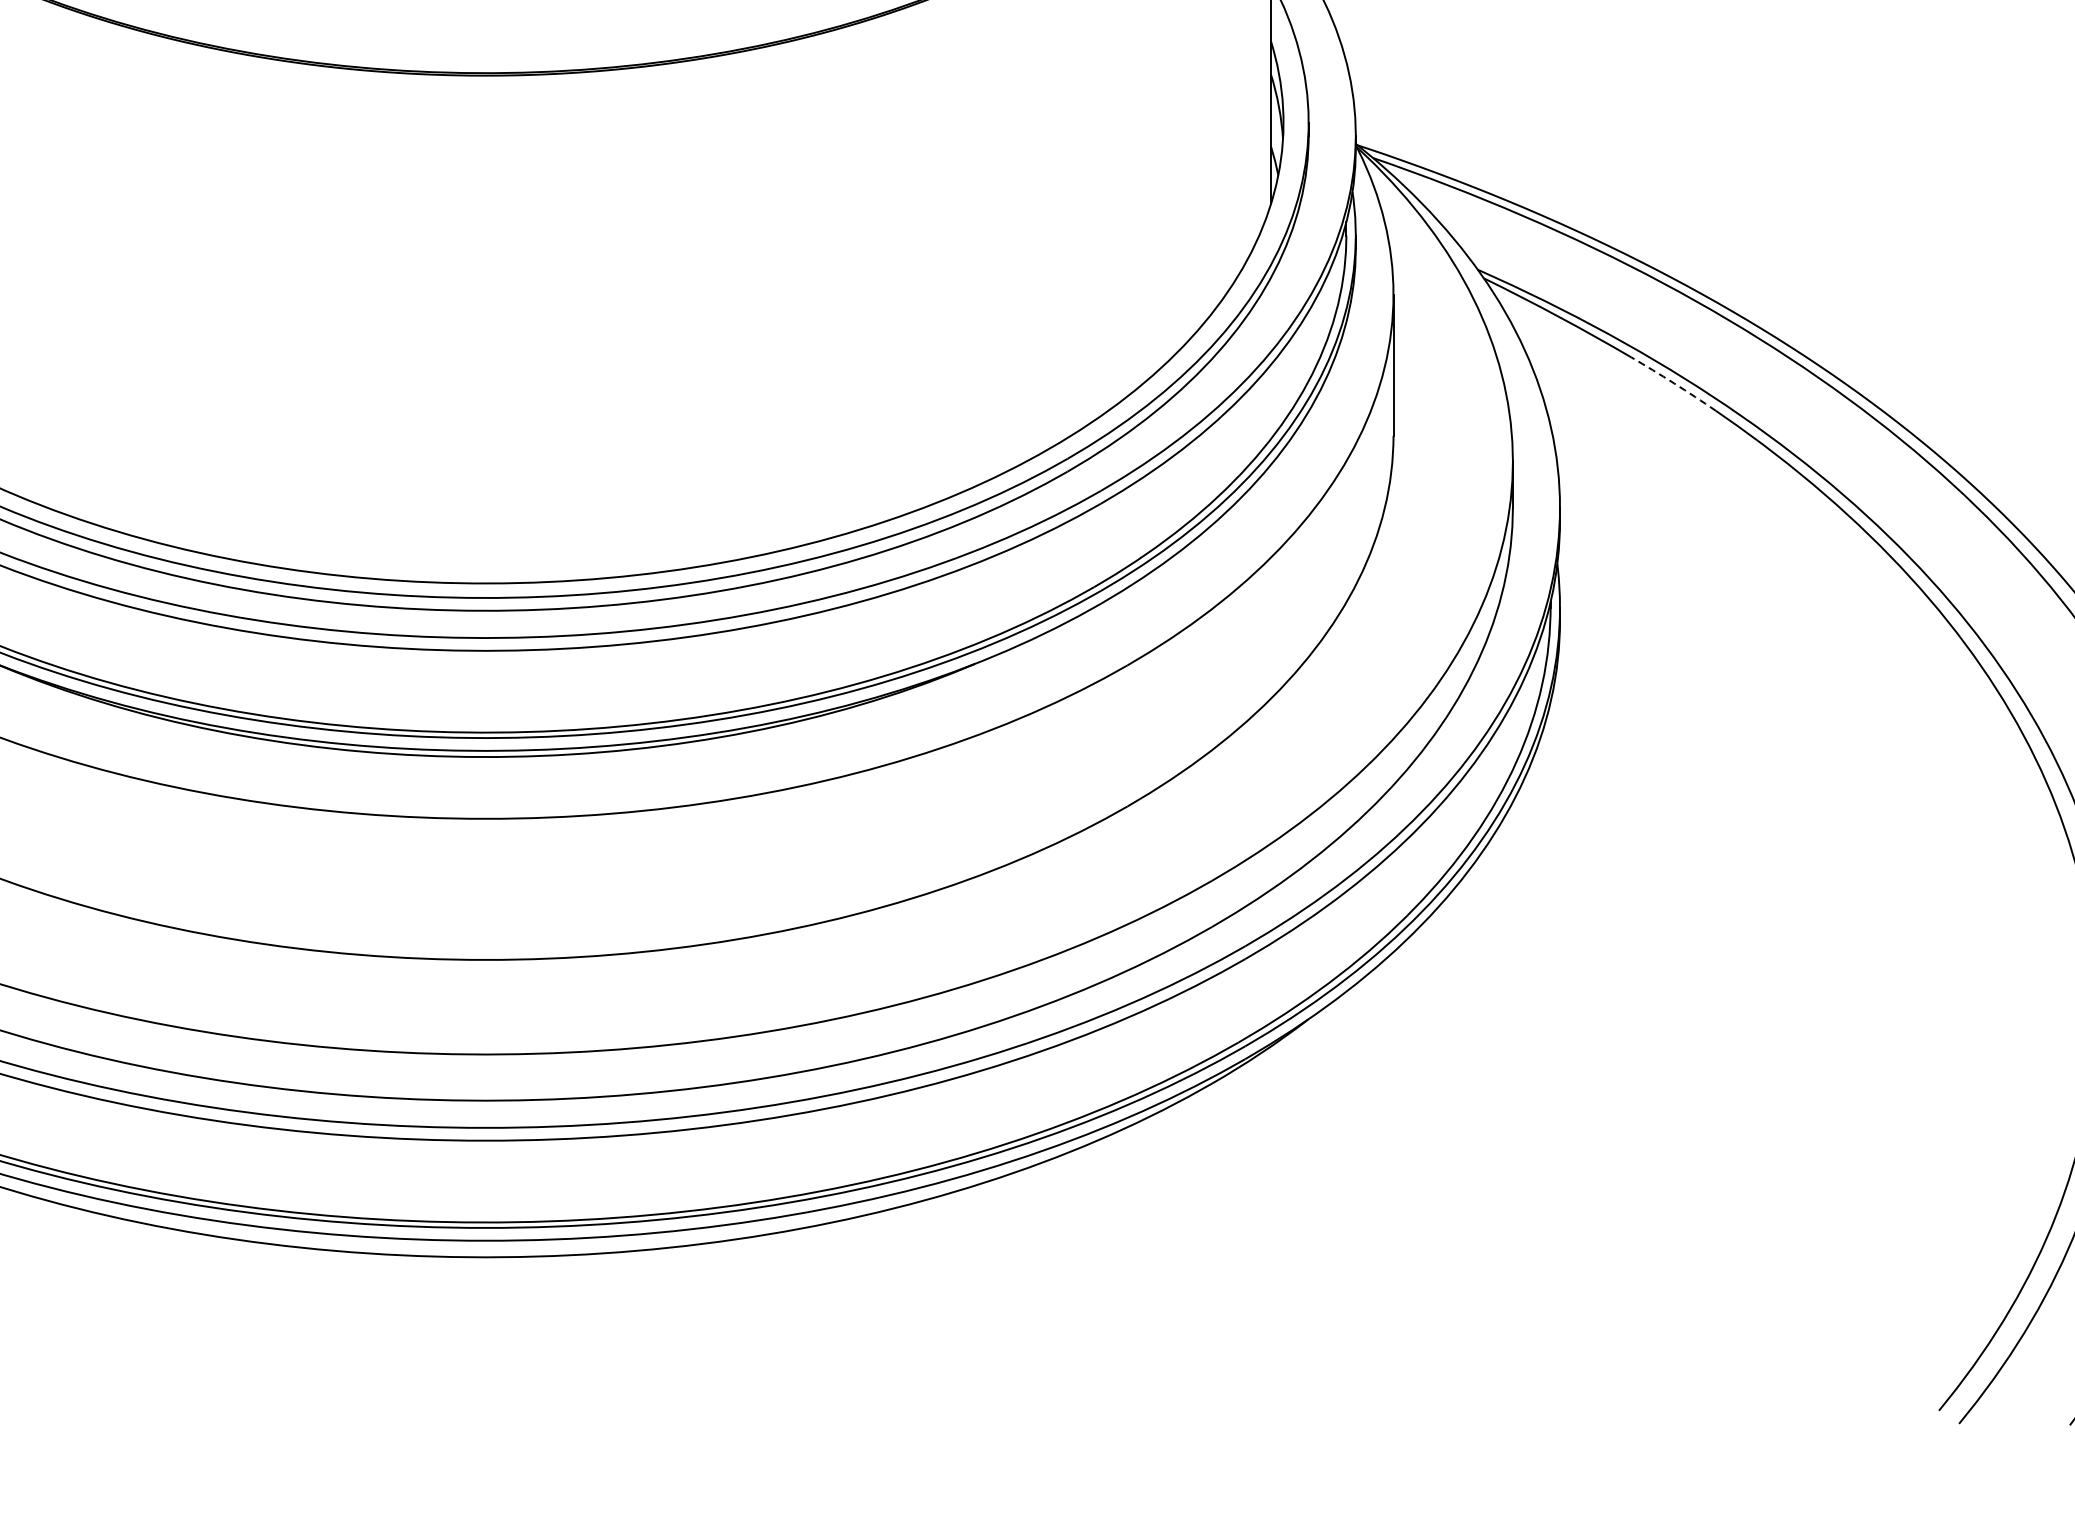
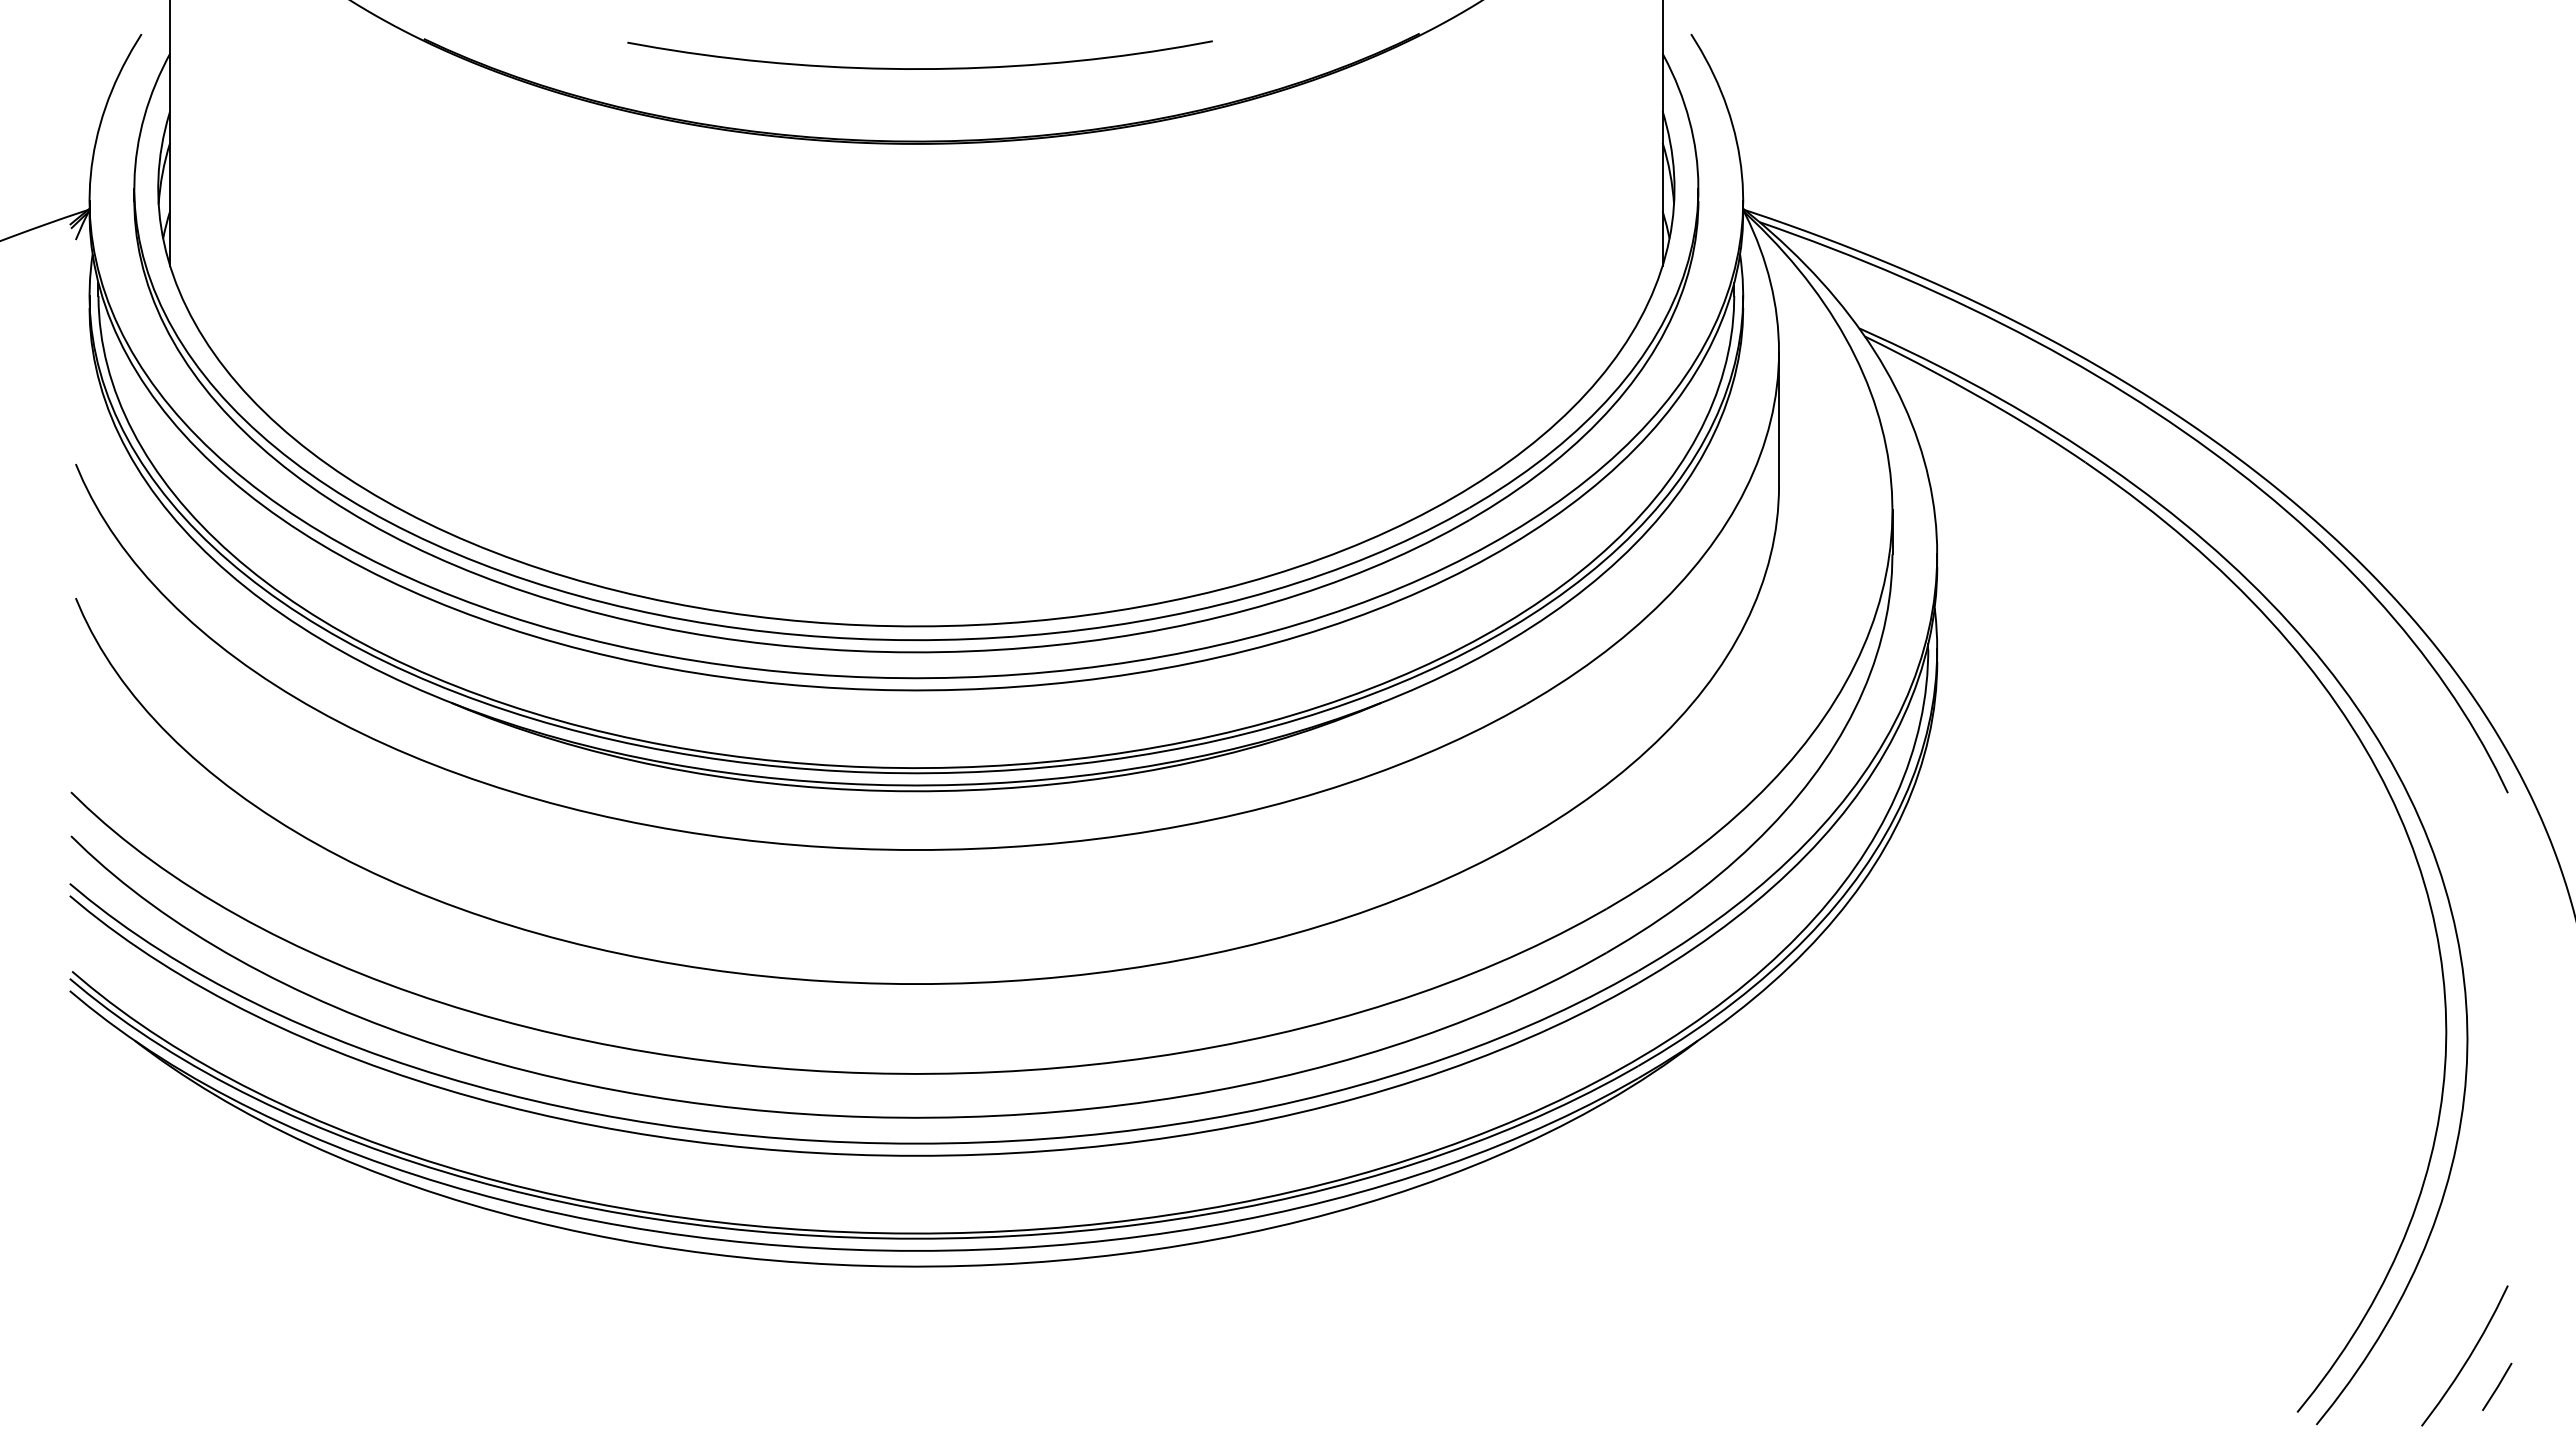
arc: (1673, 383) -> (2045, 436), dashed -> solid

